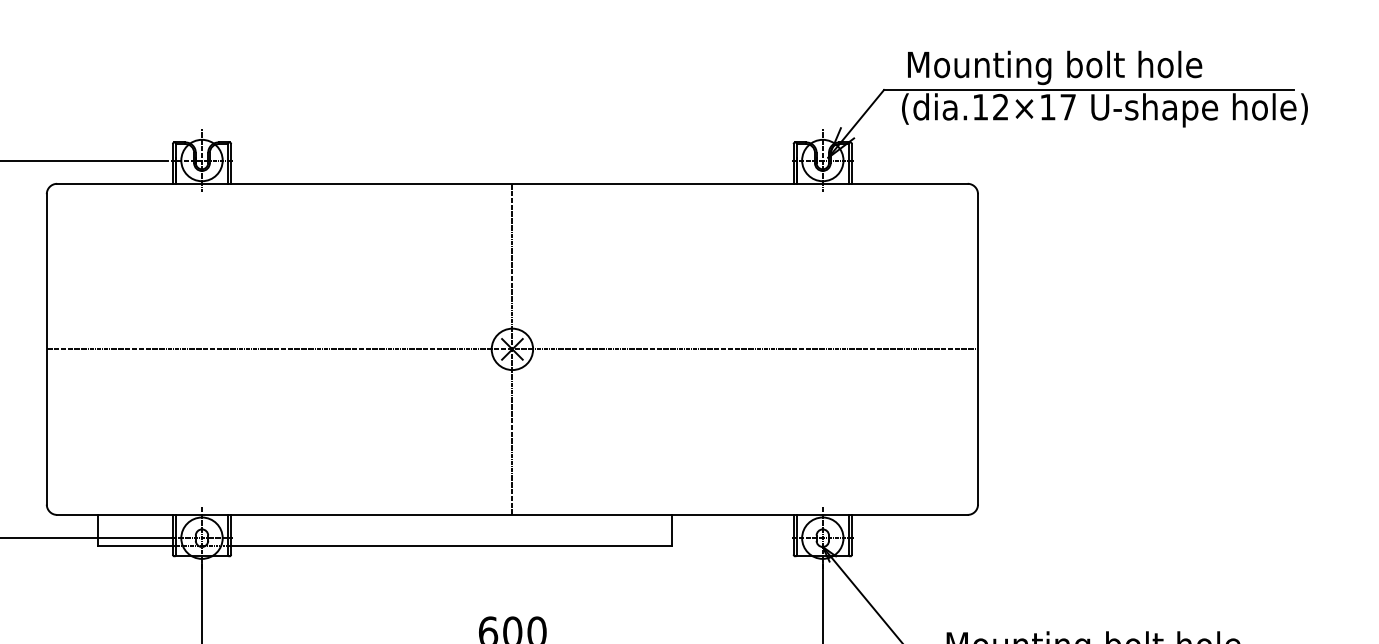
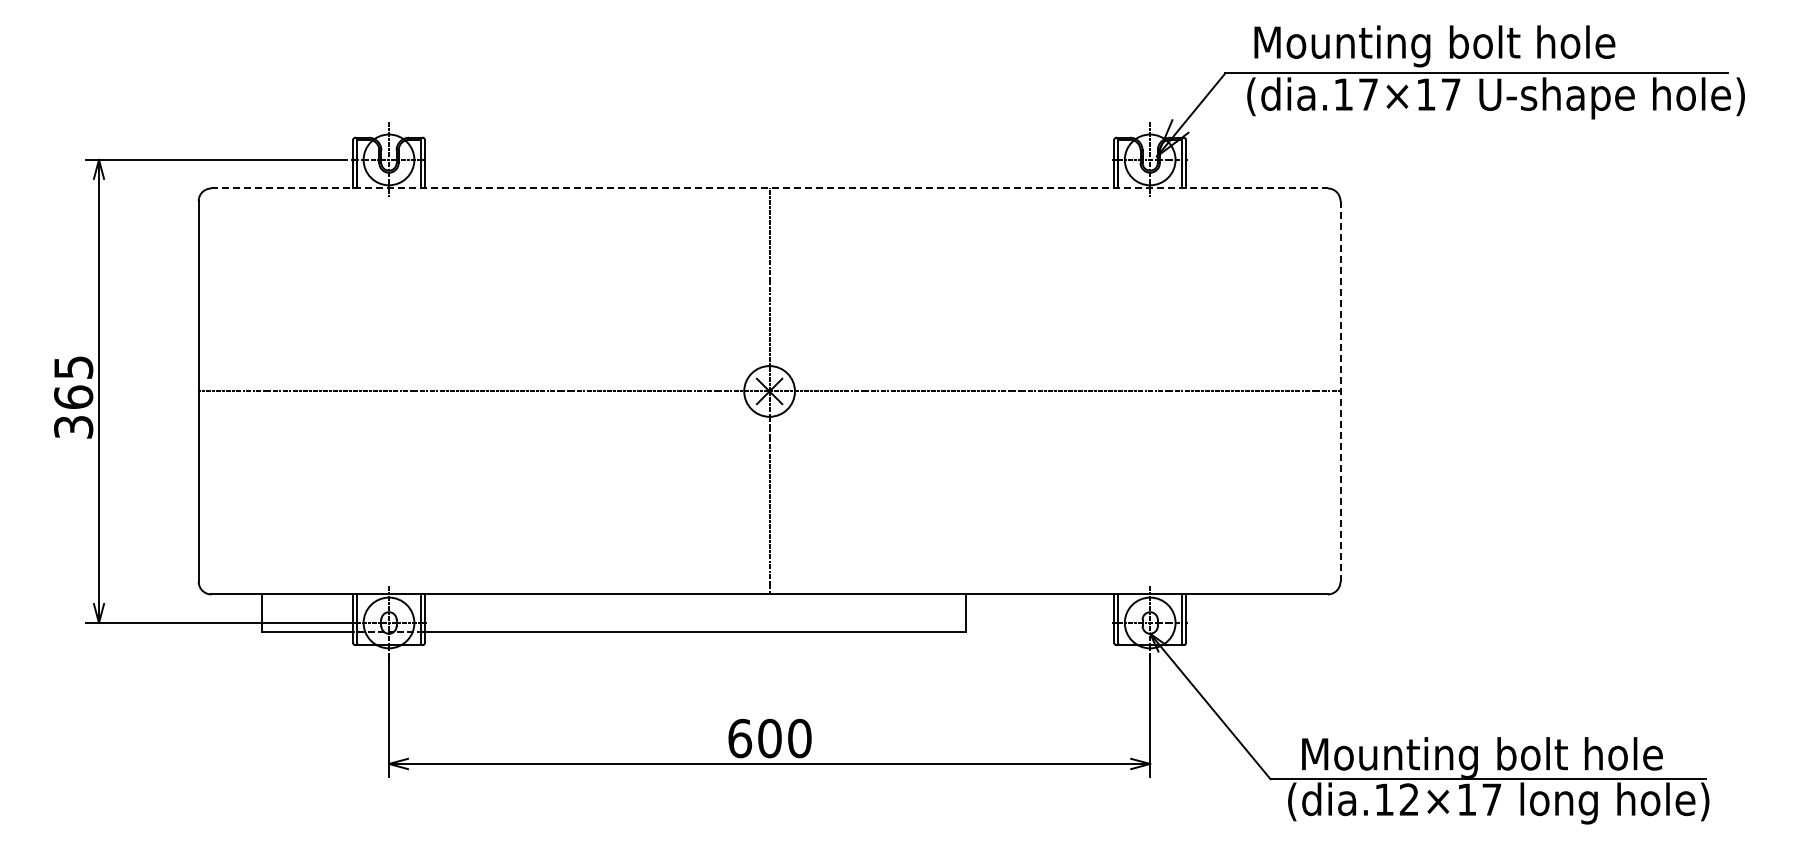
text: (1000, 107) -> (1368, 94), (dia.12×17 -> (dia.17×17
line: (513, 183) -> (770, 188), solid -> dashed
line: (978, 349) -> (1340, 391), solid -> dashed

